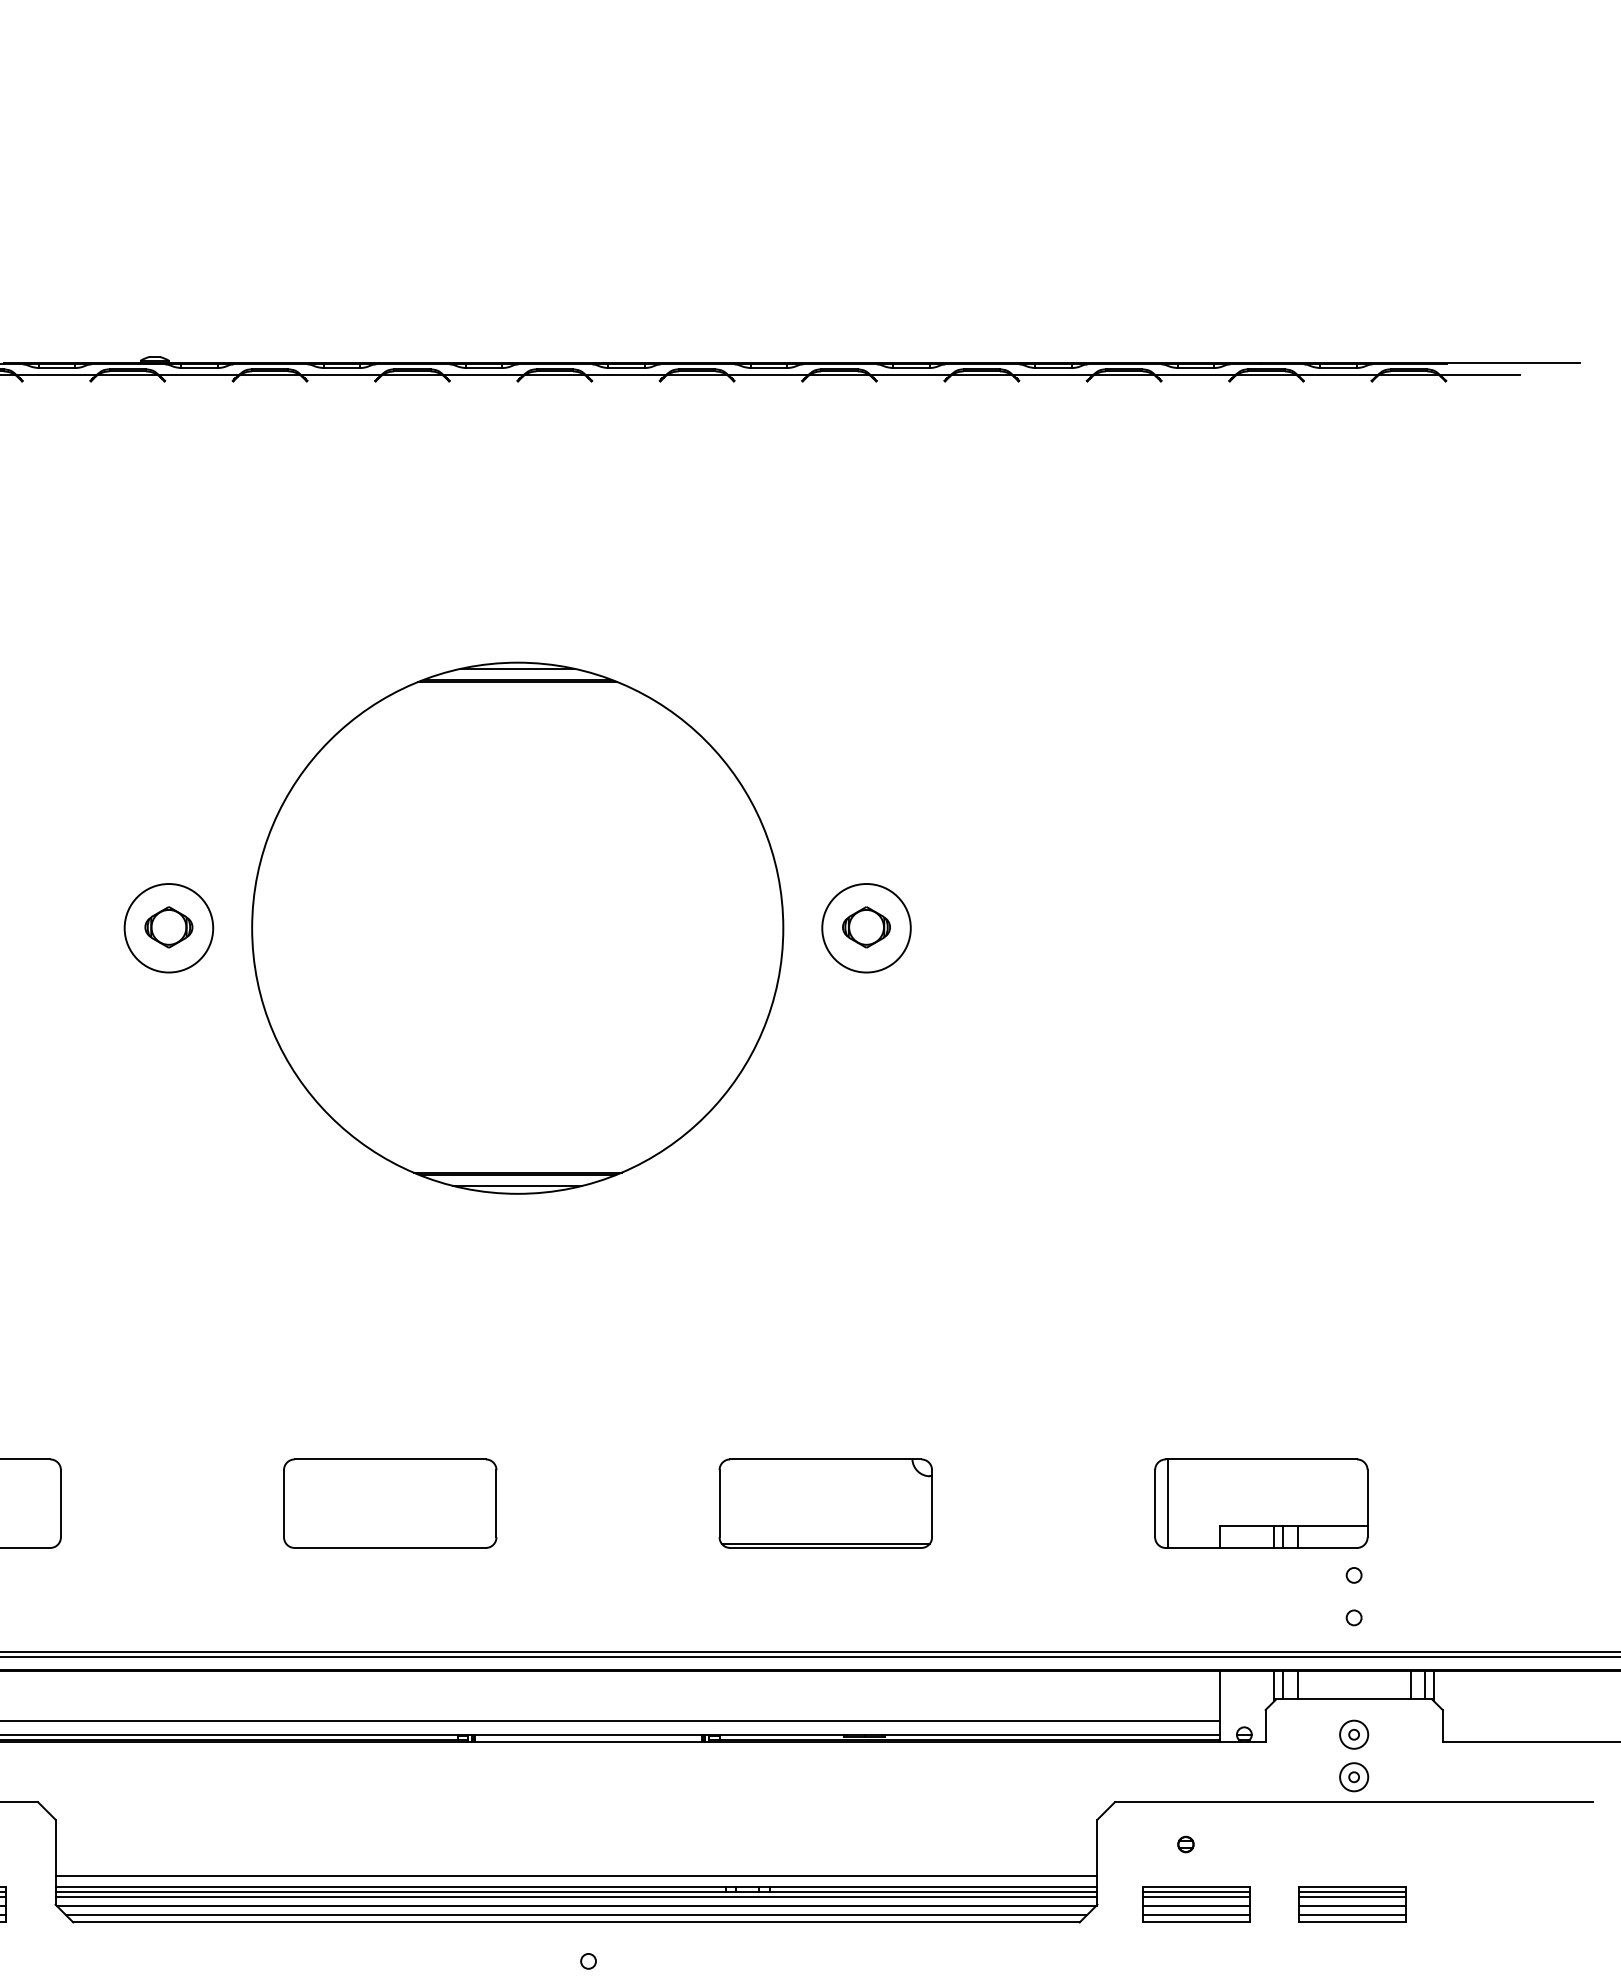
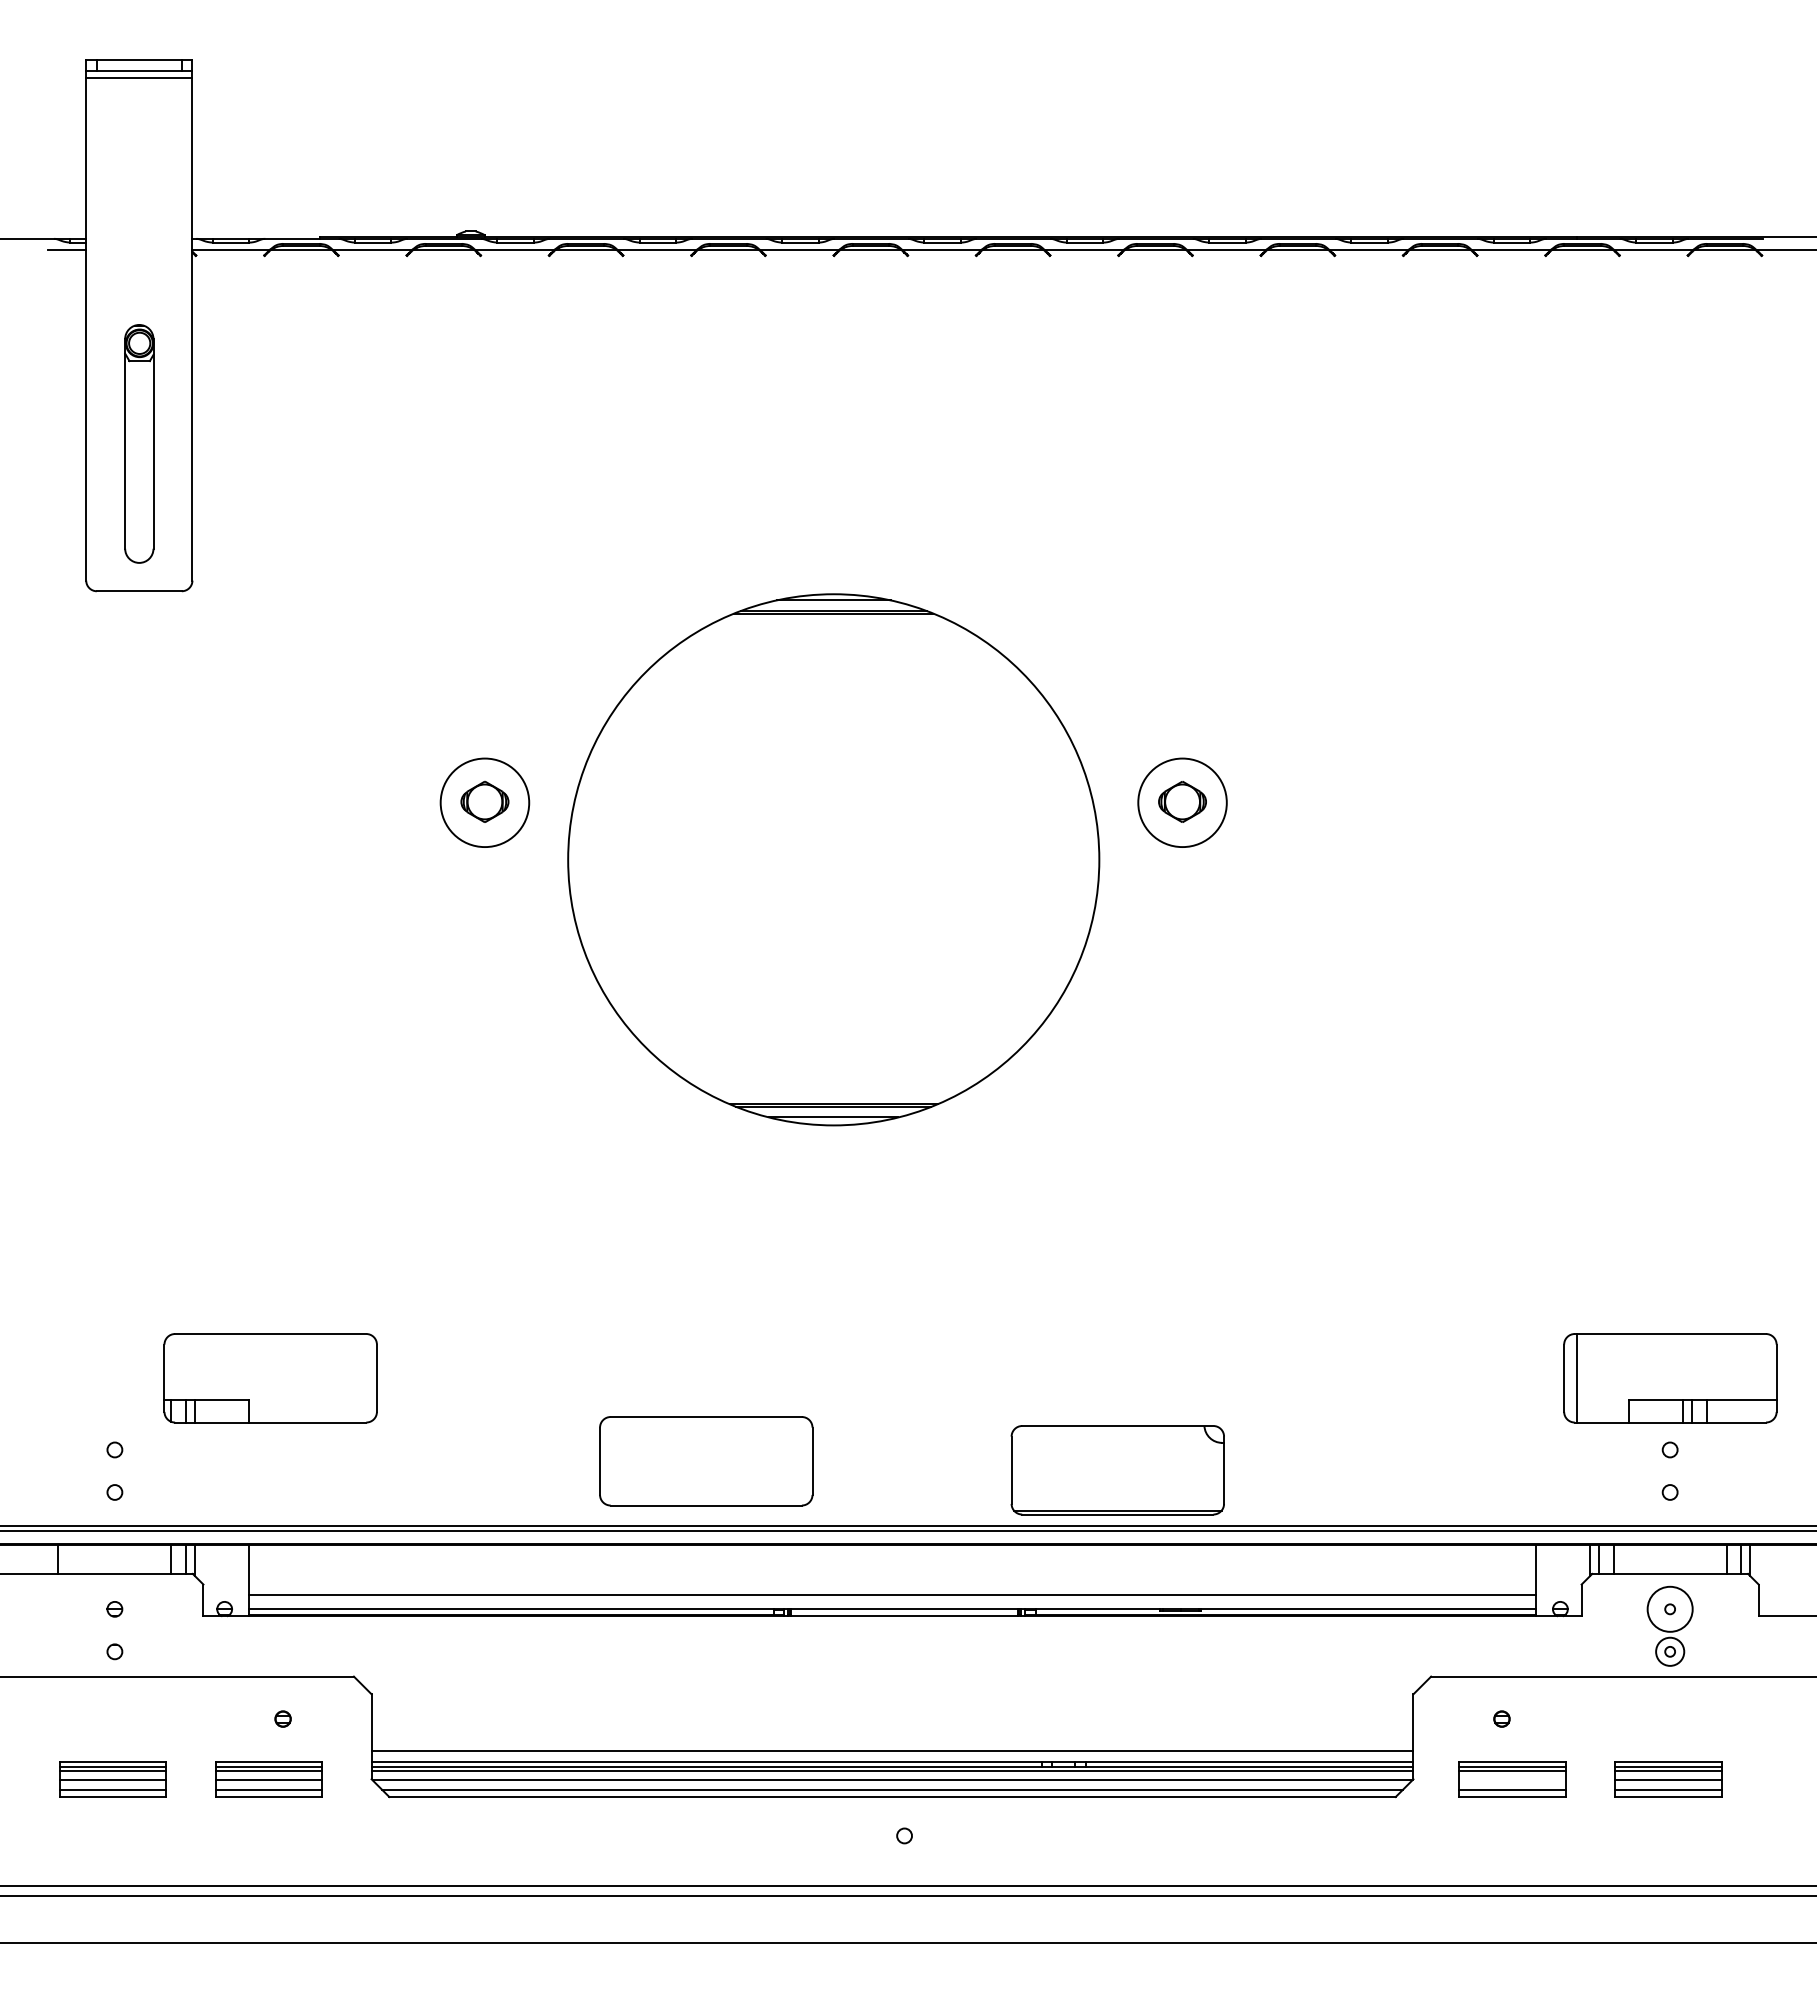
part: (517, 927) -> (833, 859), moved
part: (390, 1503) -> (706, 1461), moved
part: (825, 1503) -> (1117, 1470), moved
part: (1261, 1503) -> (1670, 1378), moved
circle: (1354, 1734) -> (1670, 1609), size x1.6
line: (1196, 1905) -> (1512, 1780), removed

